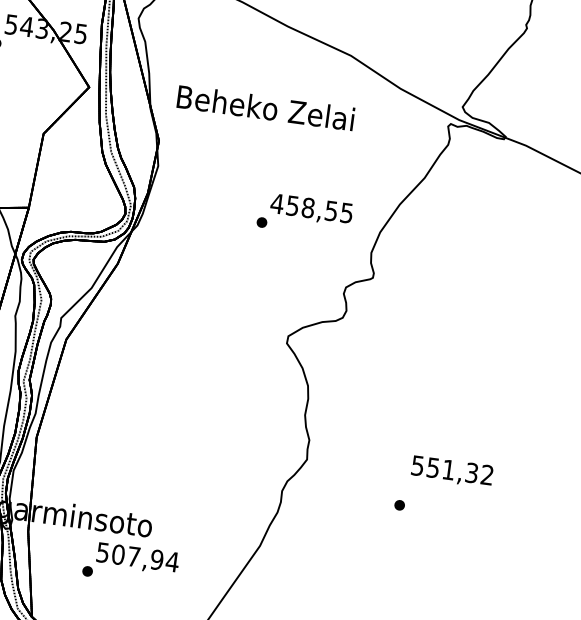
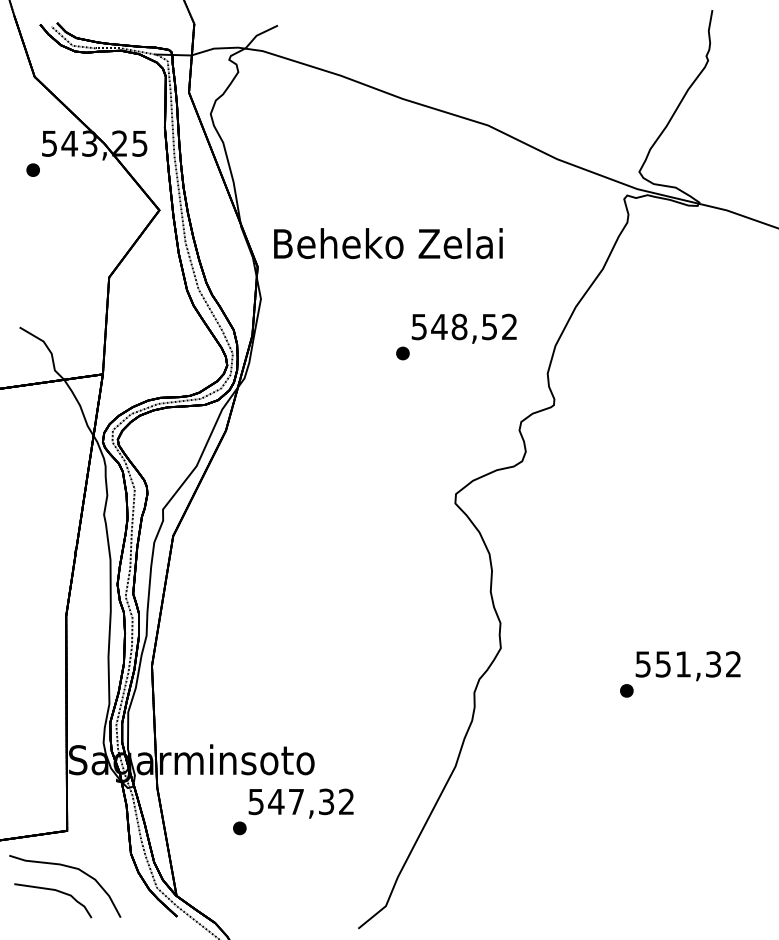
text: (265, 107) -> (388, 243), moved
text: (311, 208) -> (463, 326), 458,55 -> 548,52
text: (451, 471) -> (687, 666), moved
text: (145, 558) -> (311, 801), 507,94 -> 547,32

